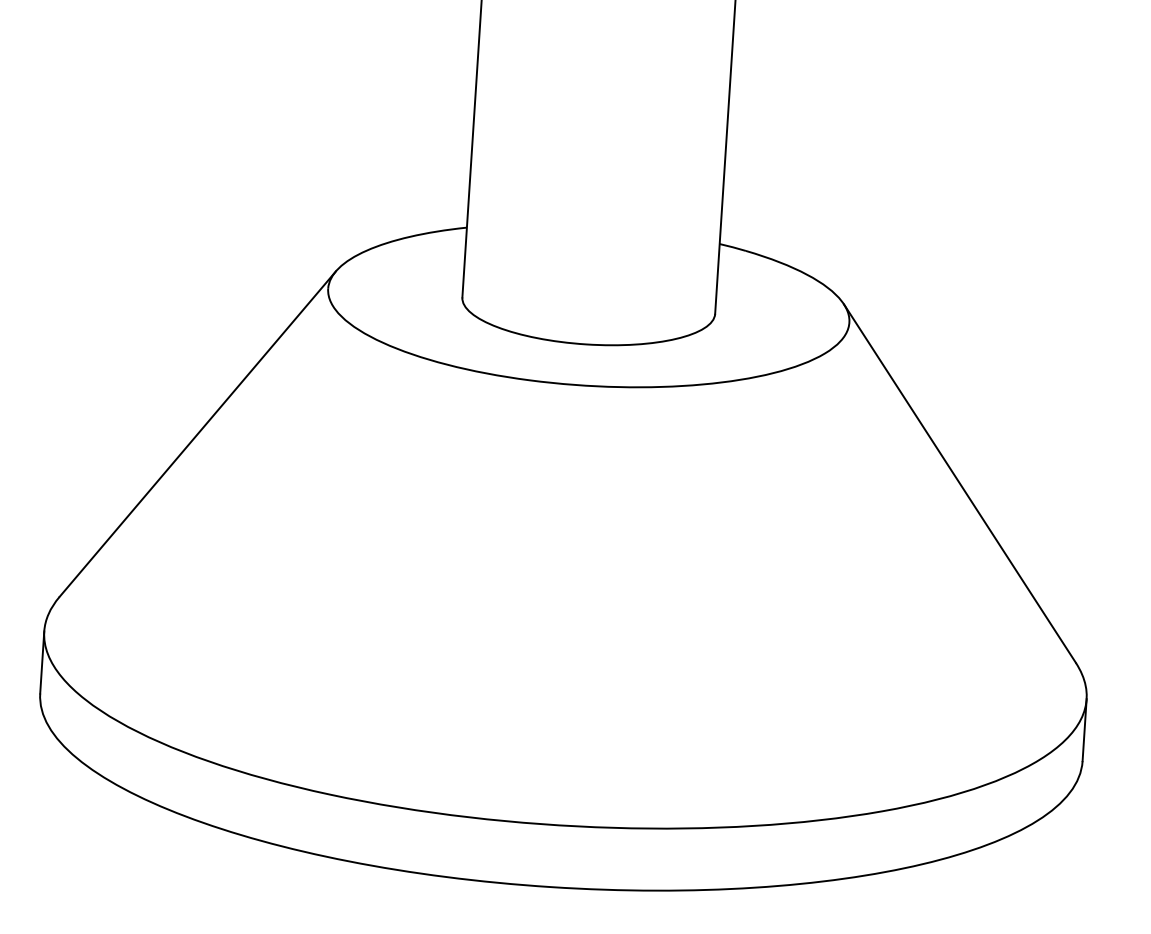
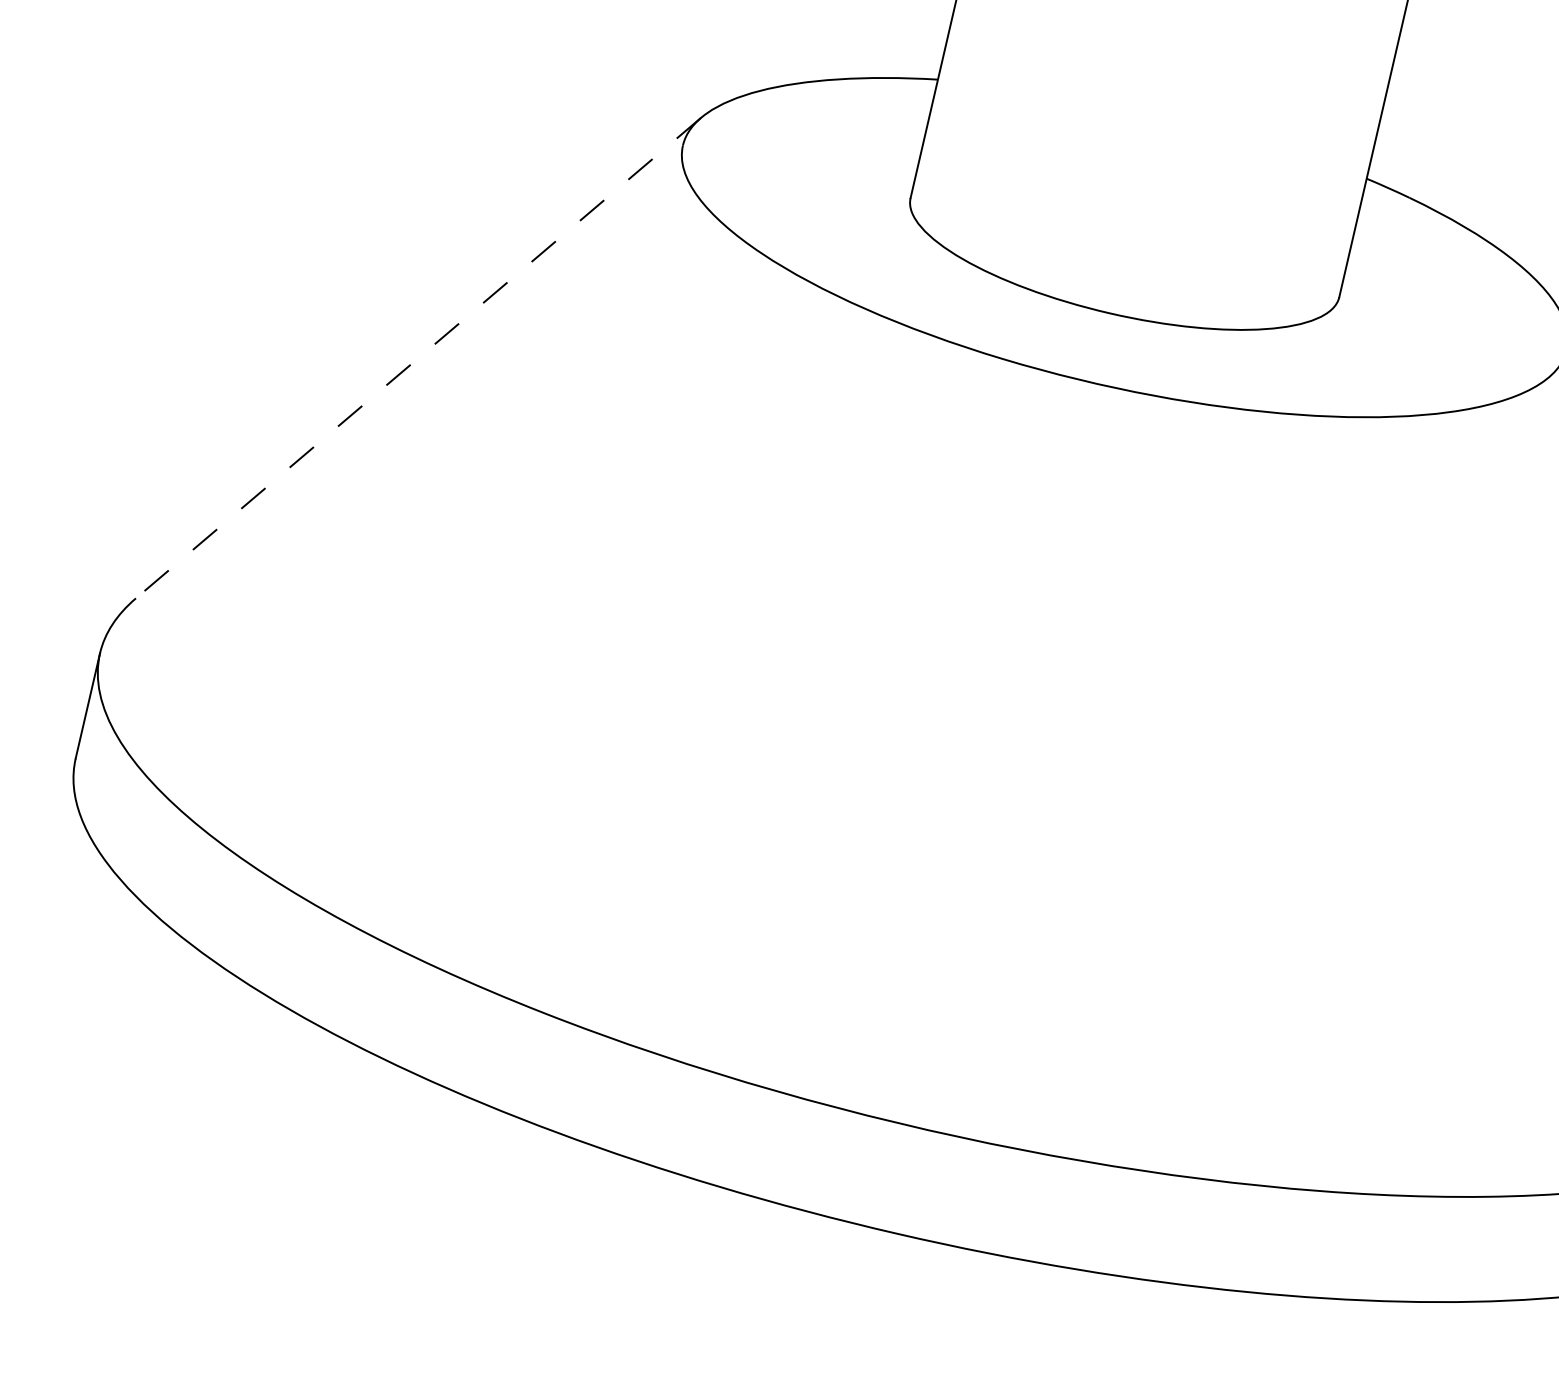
line: (197, 434) -> (418, 358), solid -> dashed

